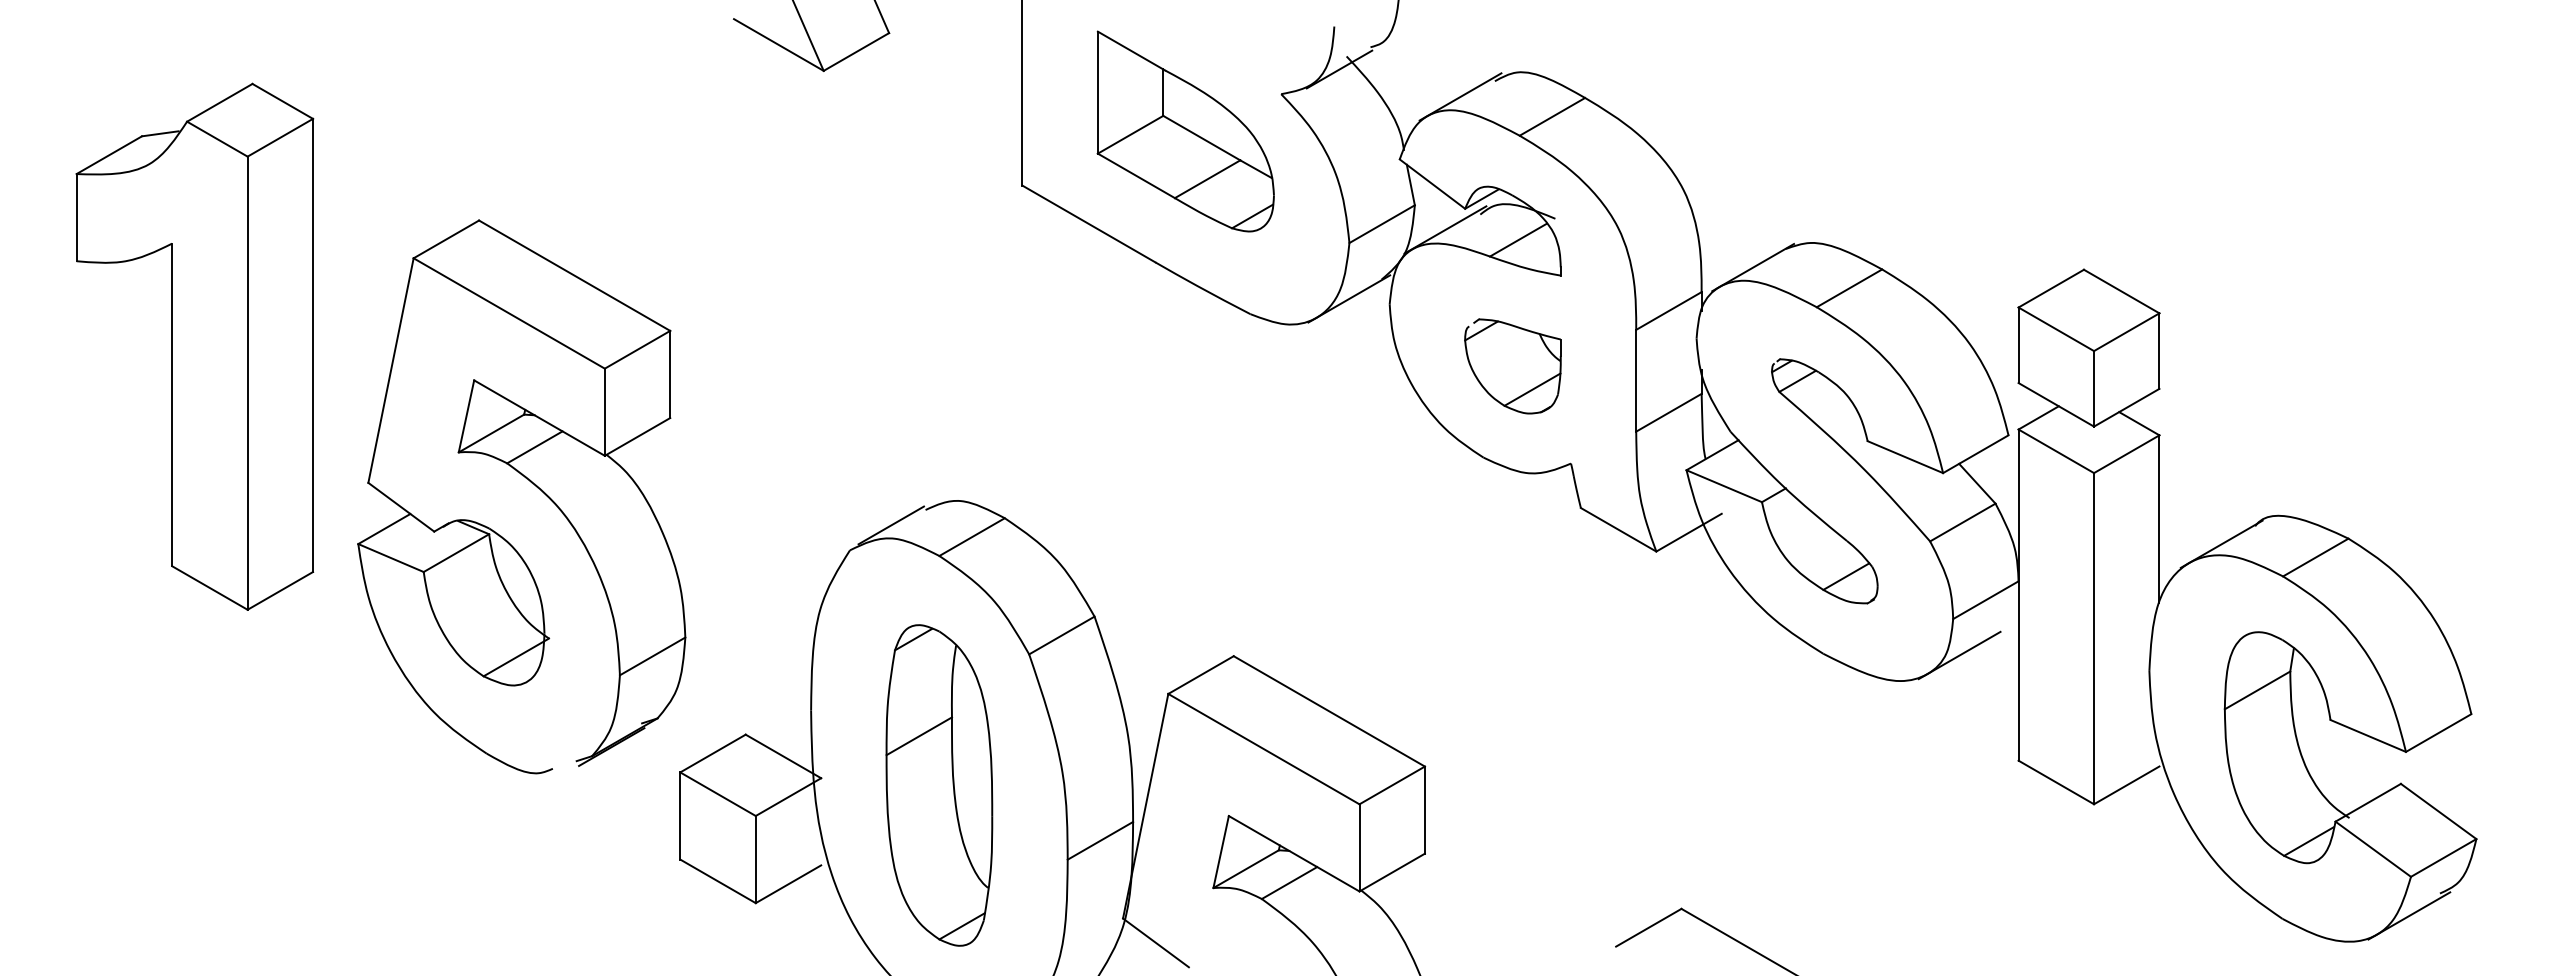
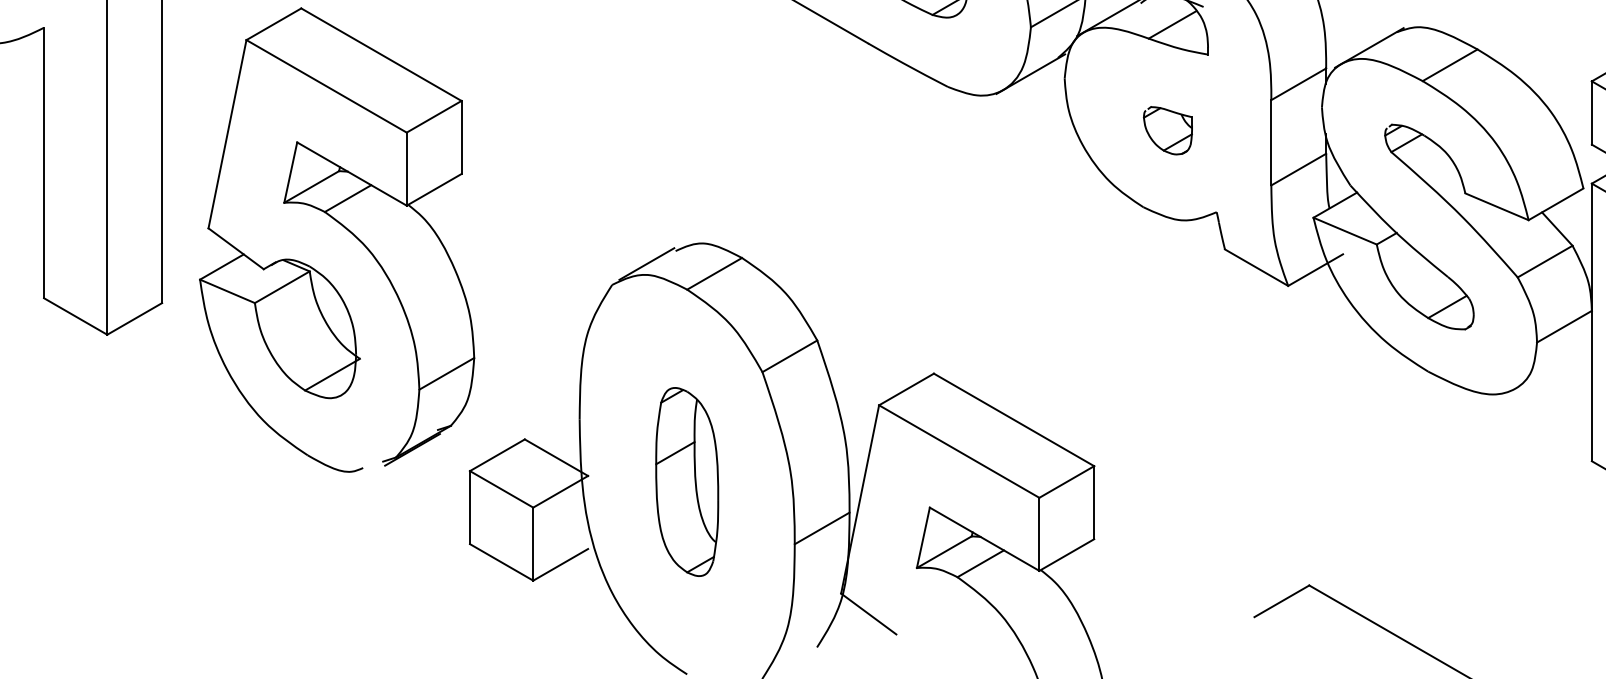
part: (1512, 366) -> (1167, 130), size x0.6
line: (1959, 655) -> (1542, 373), removed
part: (939, 785) -> (687, 482), size x0.7

